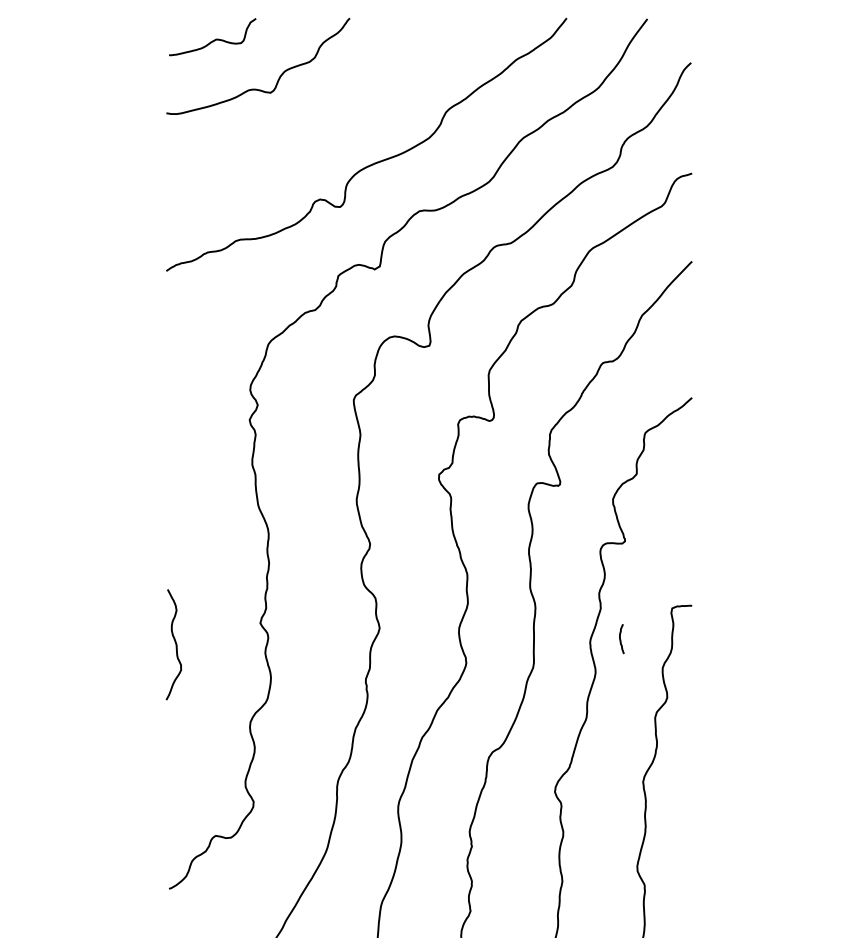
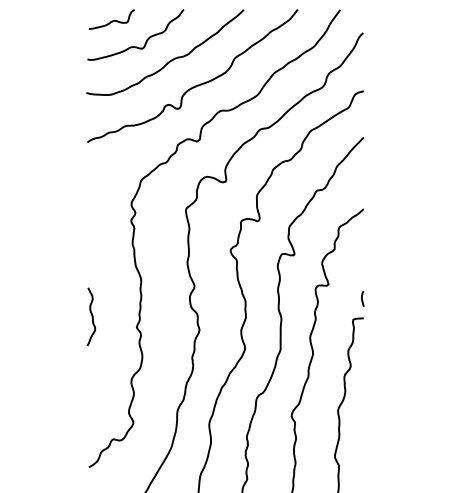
curve: (322, 115) -> (169, 60), added
curve: (621, 638) -> (362, 298), moved
curve: (174, 644) -> (91, 316), moved

